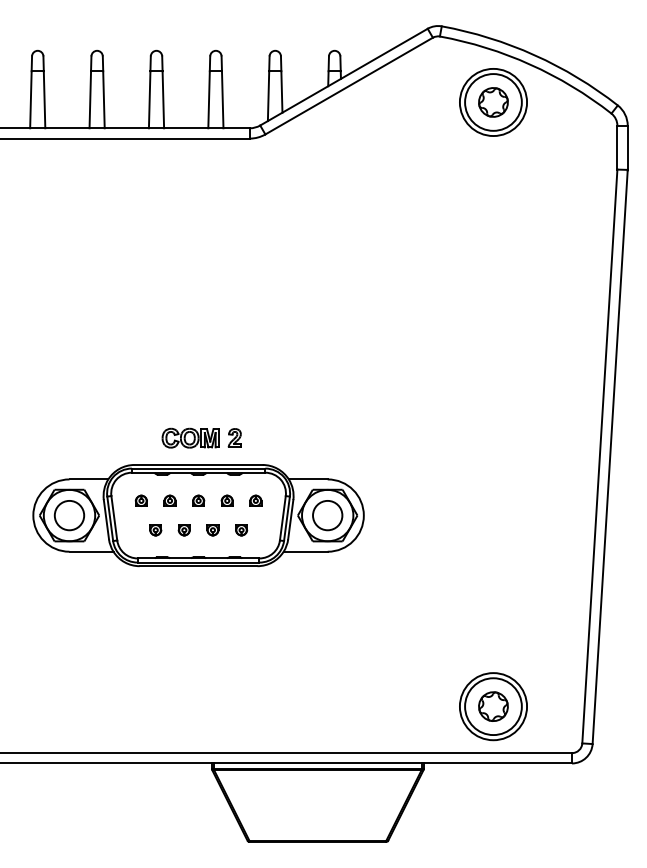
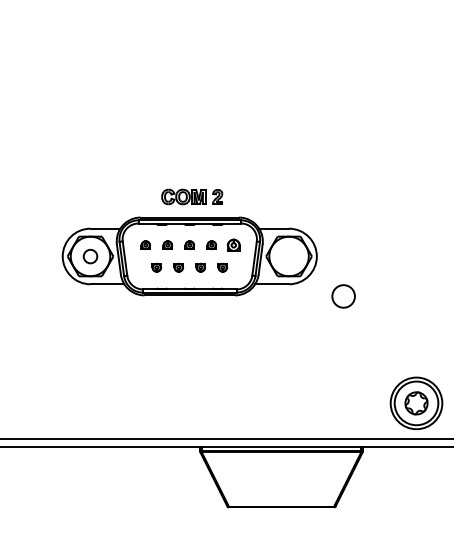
part: (255, 500) -> (233, 244), size x1.4
circle: (69, 515) -> (90, 256), size x0.6
circle: (327, 515) -> (343, 296), moved

